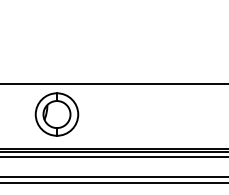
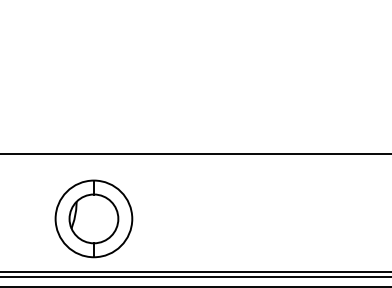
part: (56, 114) -> (93, 218), moved

